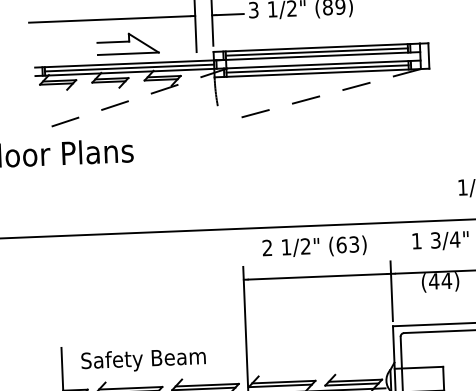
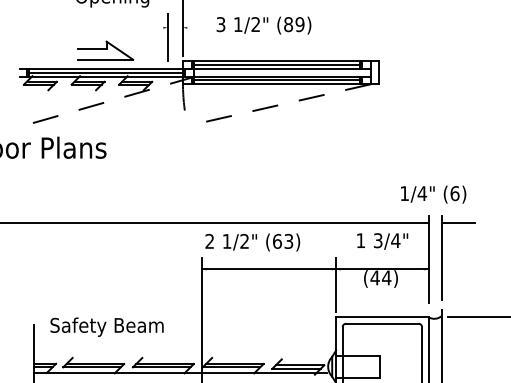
line: (228, 14) -> (197, 27), removed
line: (111, 19) -> (91, 27), removed
text: (314, 247) -> (252, 242), moved
text: (142, 359) -> (106, 326), moved

